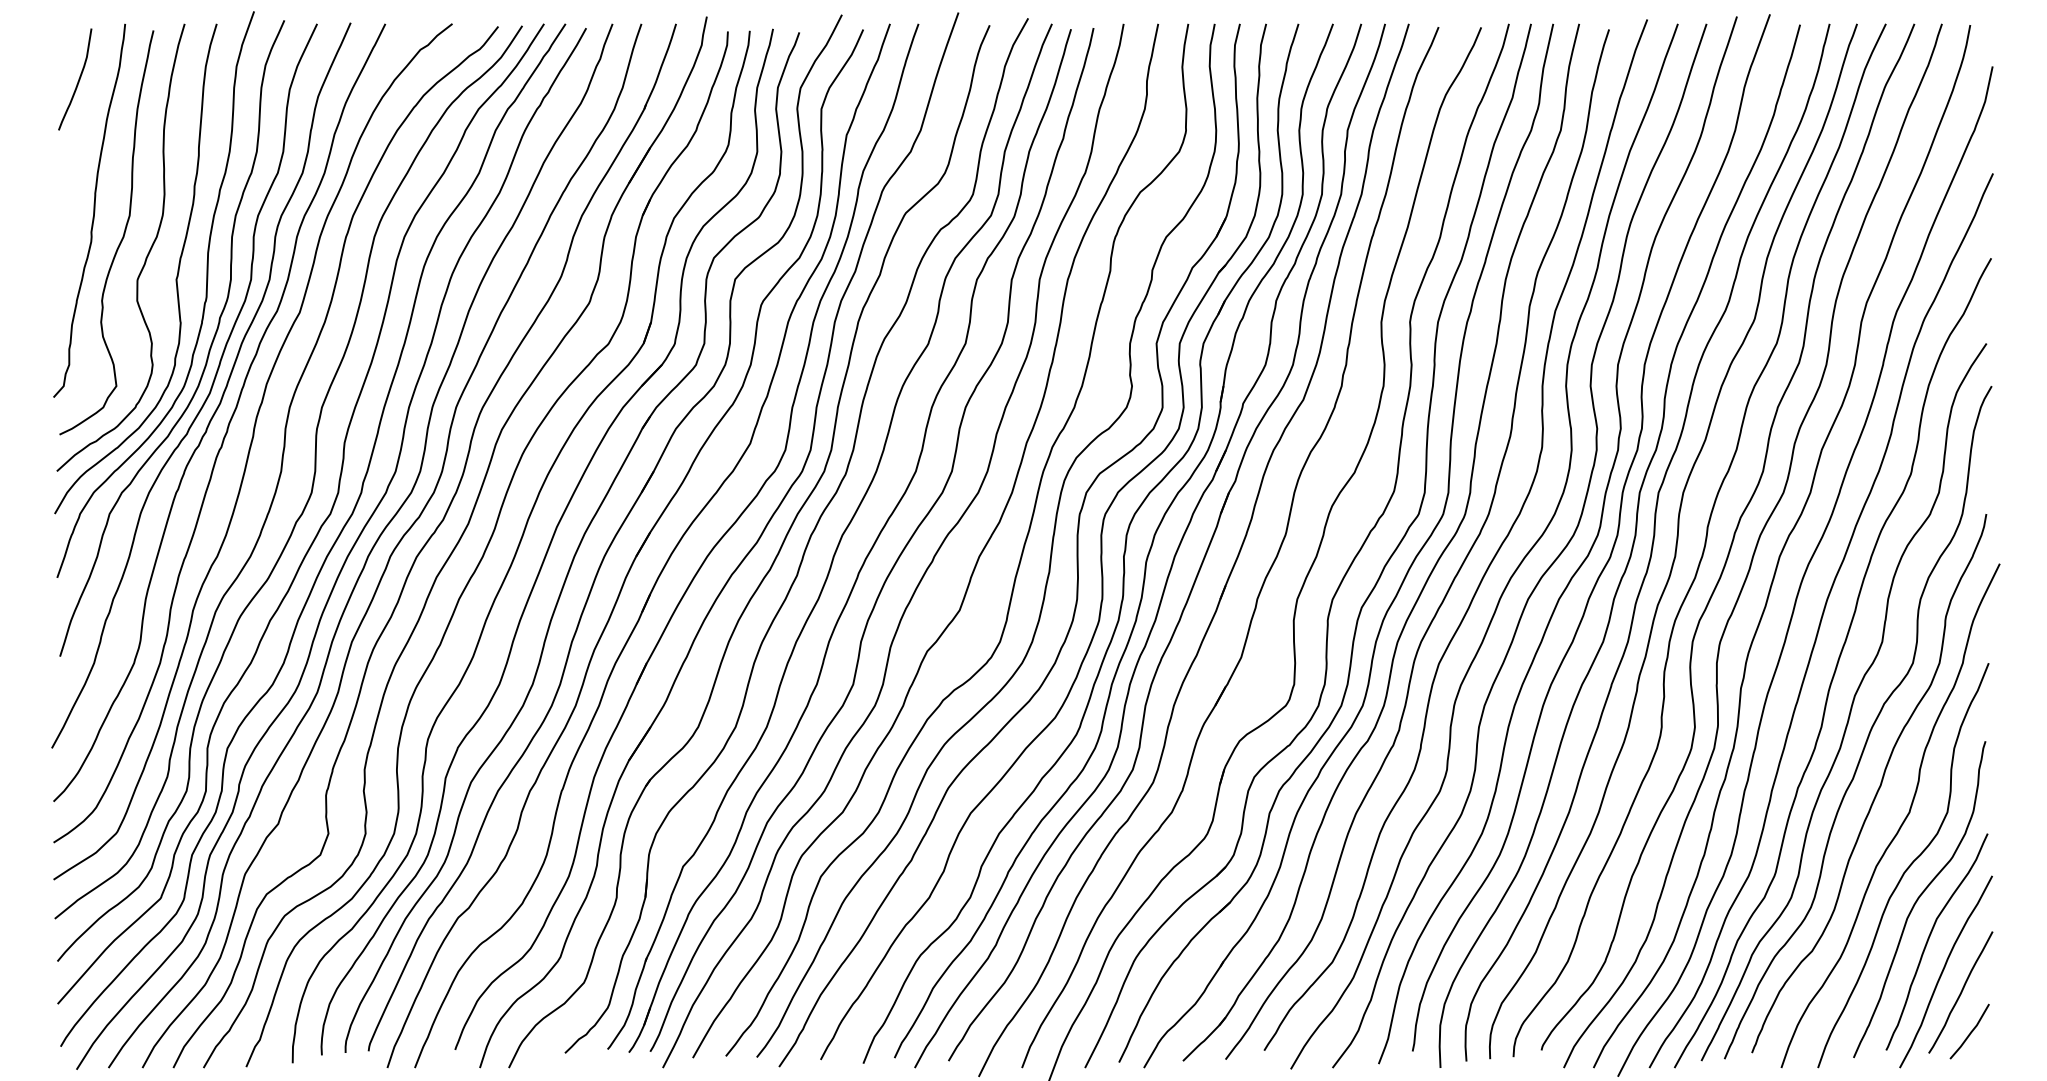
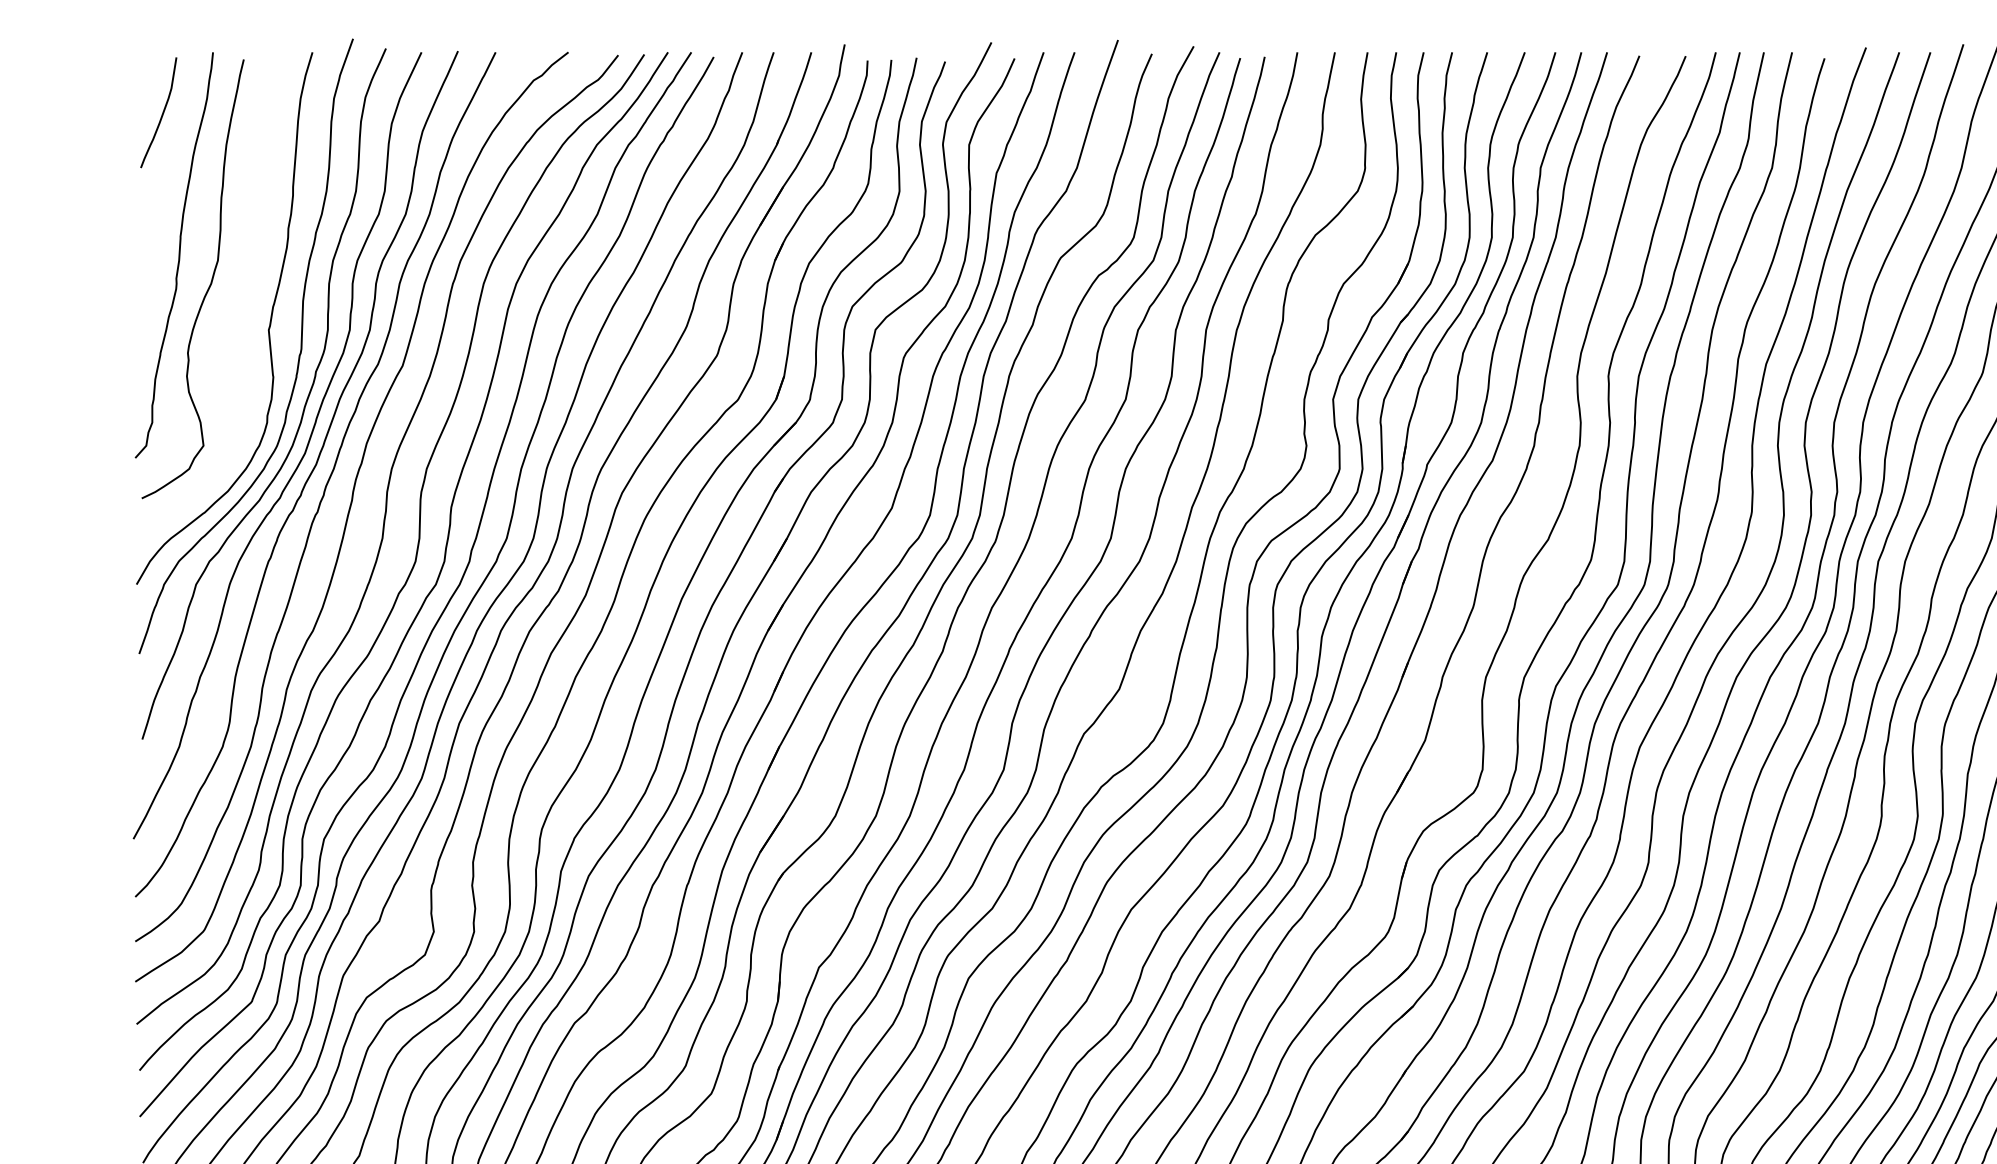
curve: (145, 257) -> (235, 306), removed

